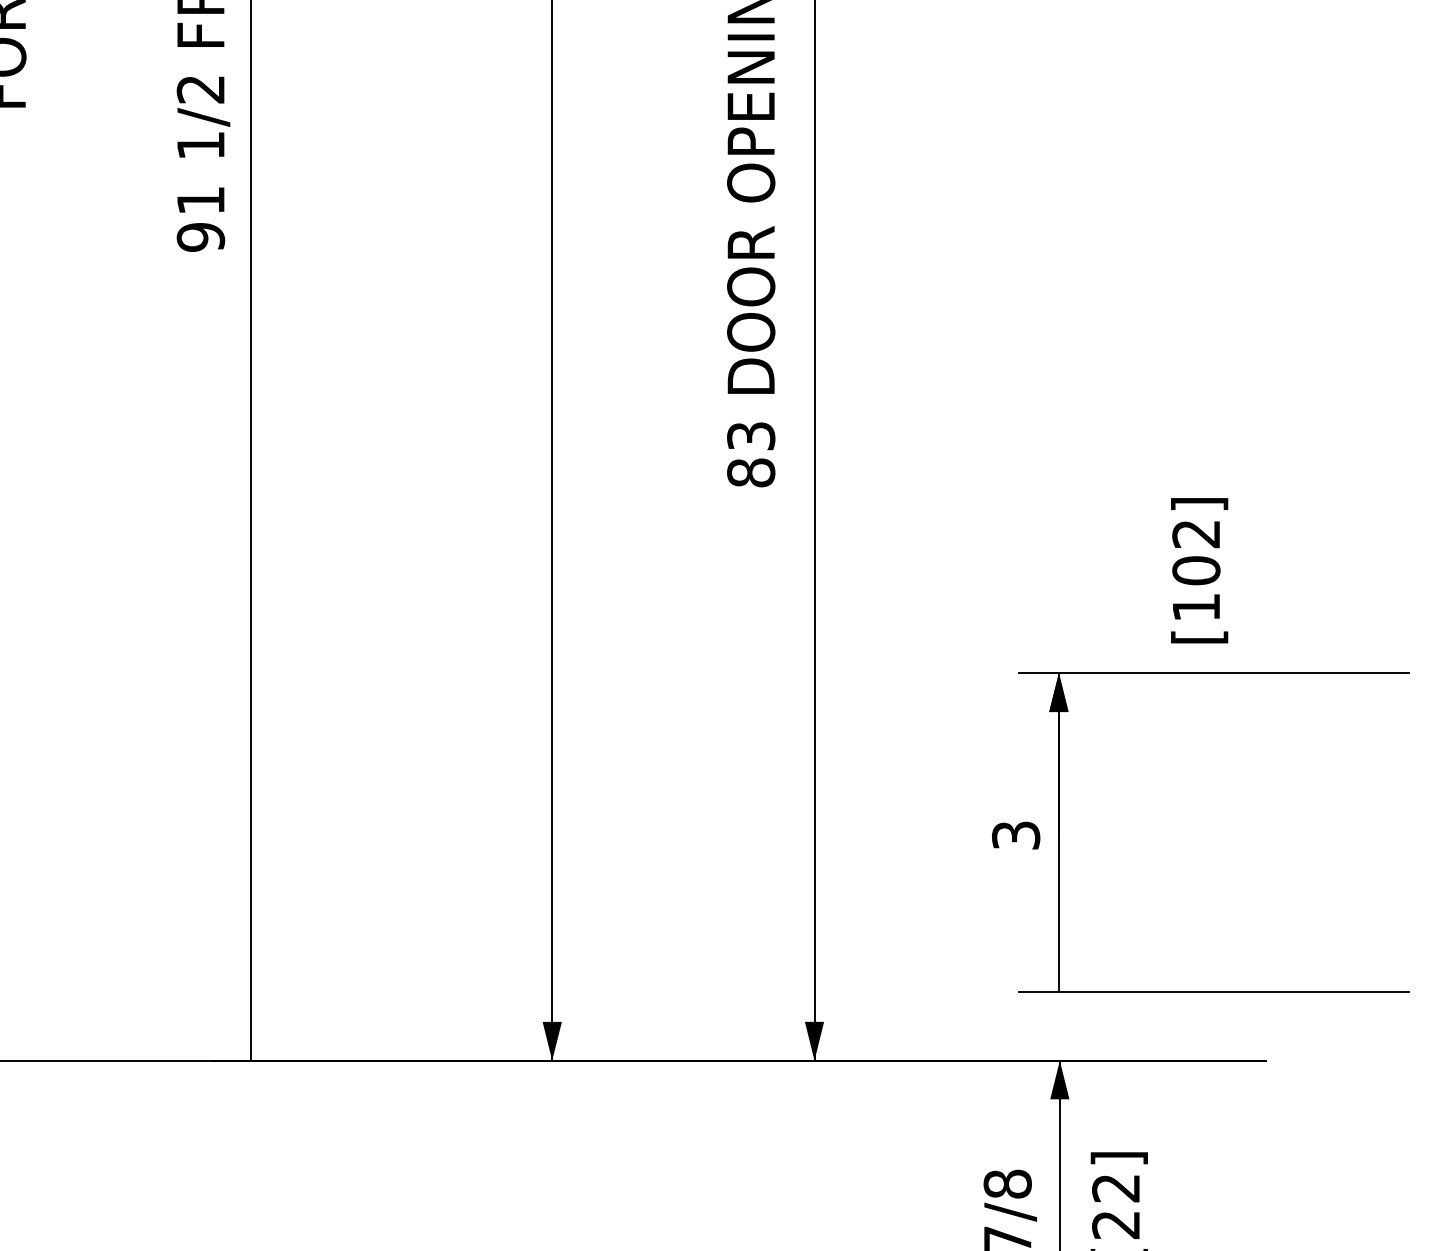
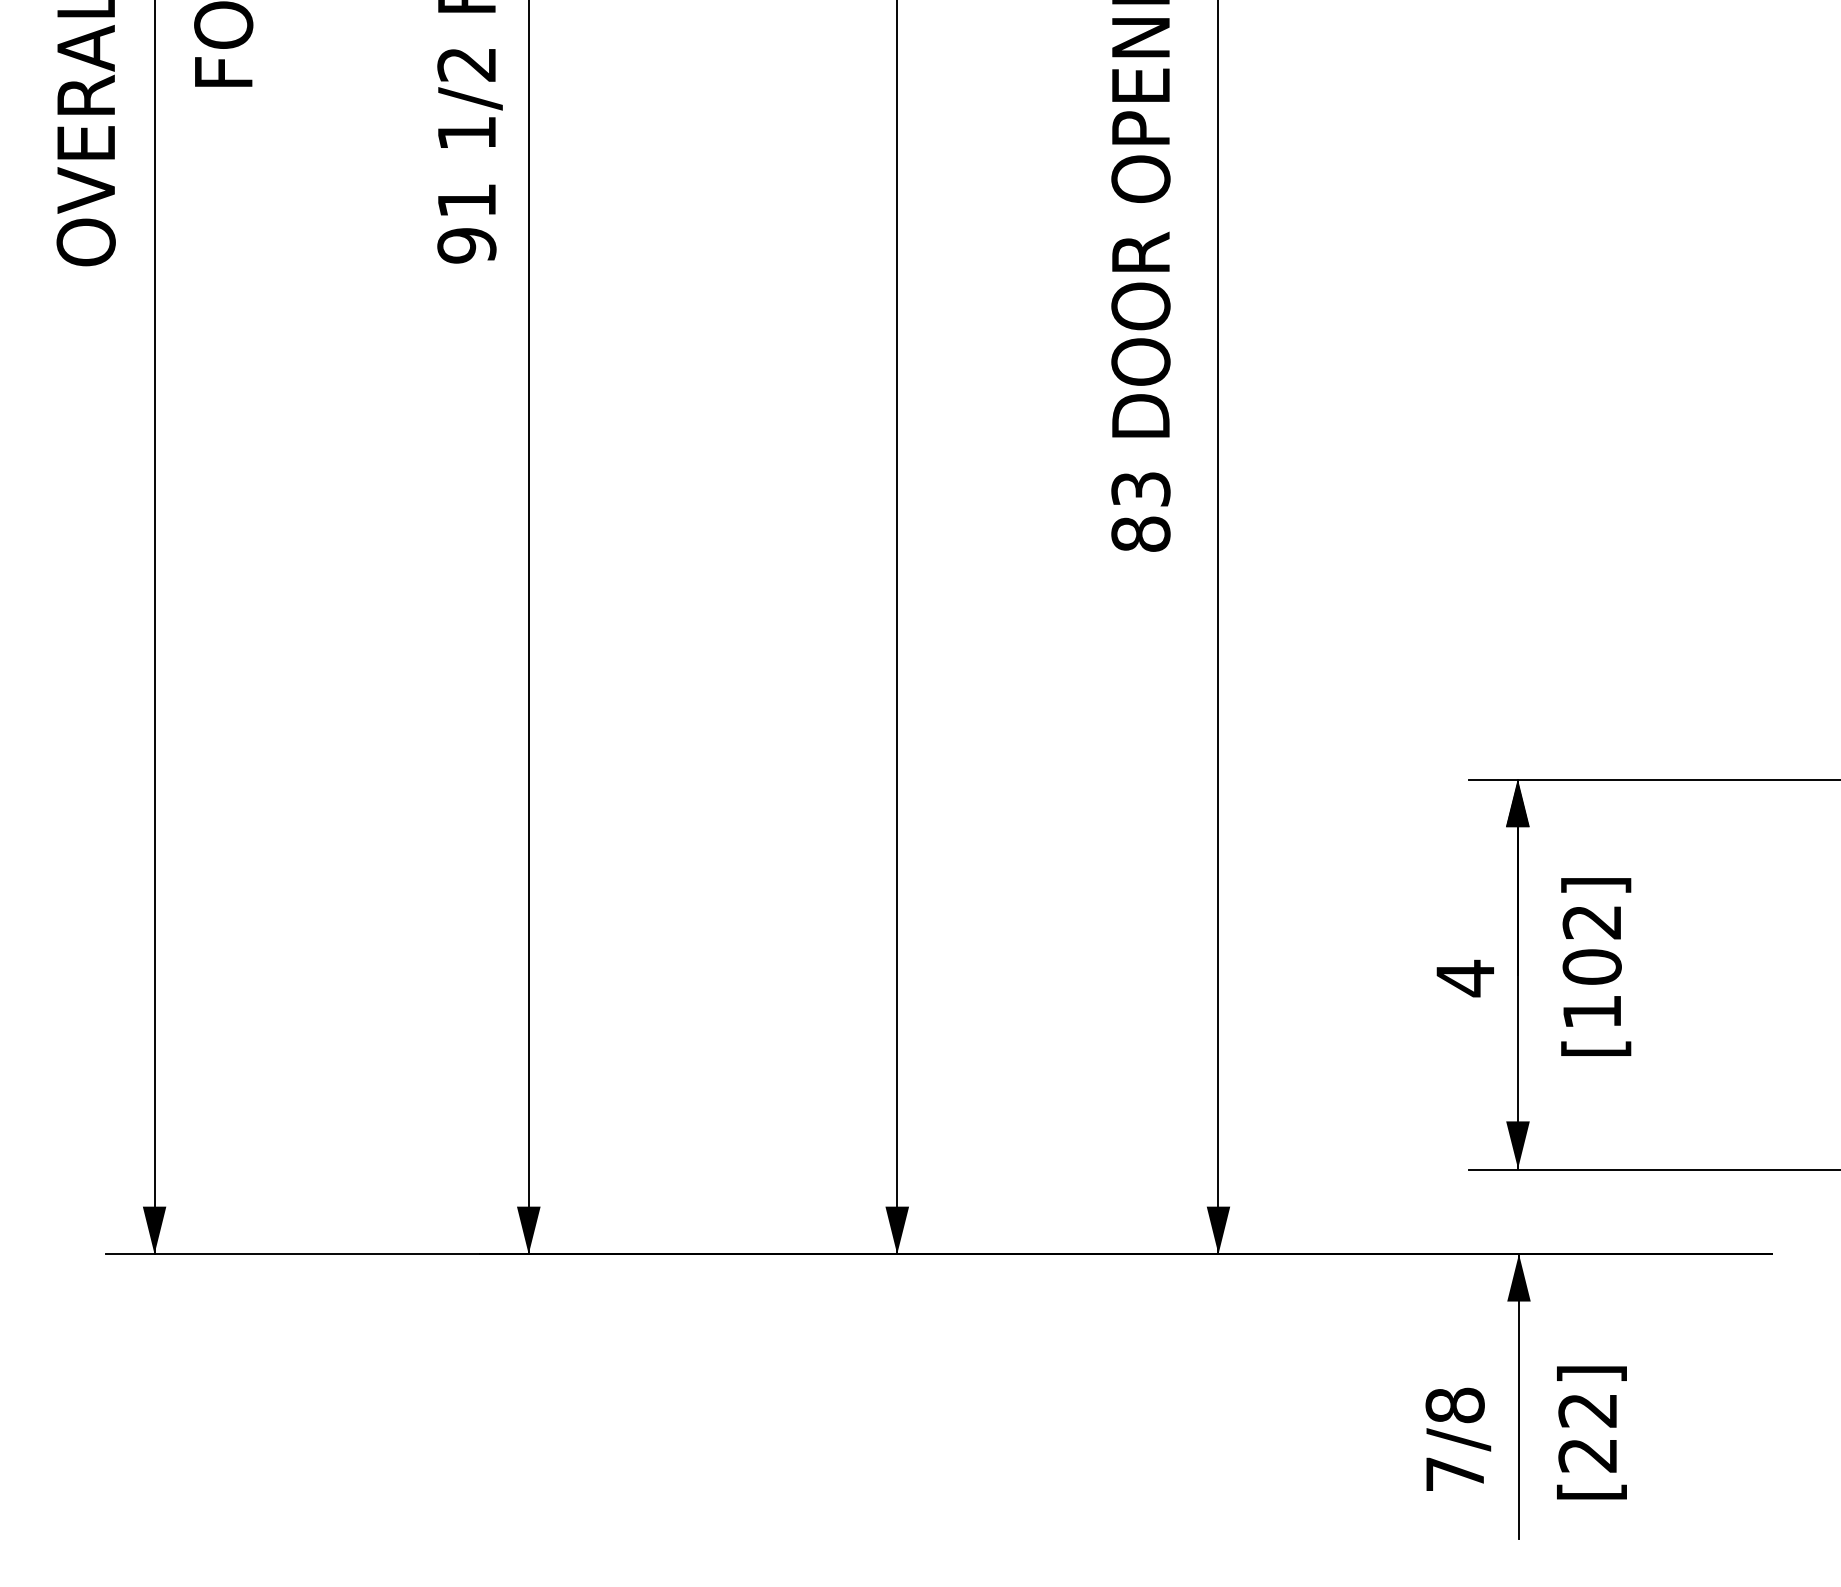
text: (1199, 570) -> (1596, 966), moved
text: (1016, 835) -> (1465, 978), 3 -> 4
fill: (1058, 971) -> (1517, 1144), added
fill: (251, 1041) -> (528, 1230), added

